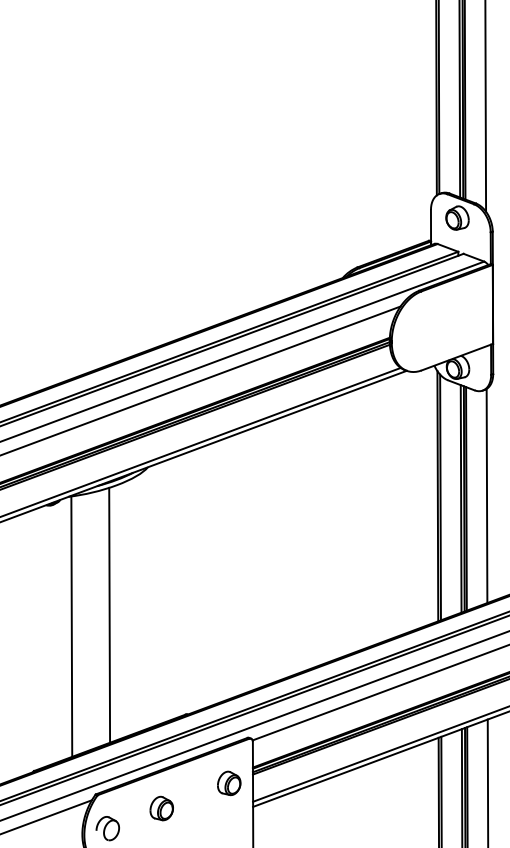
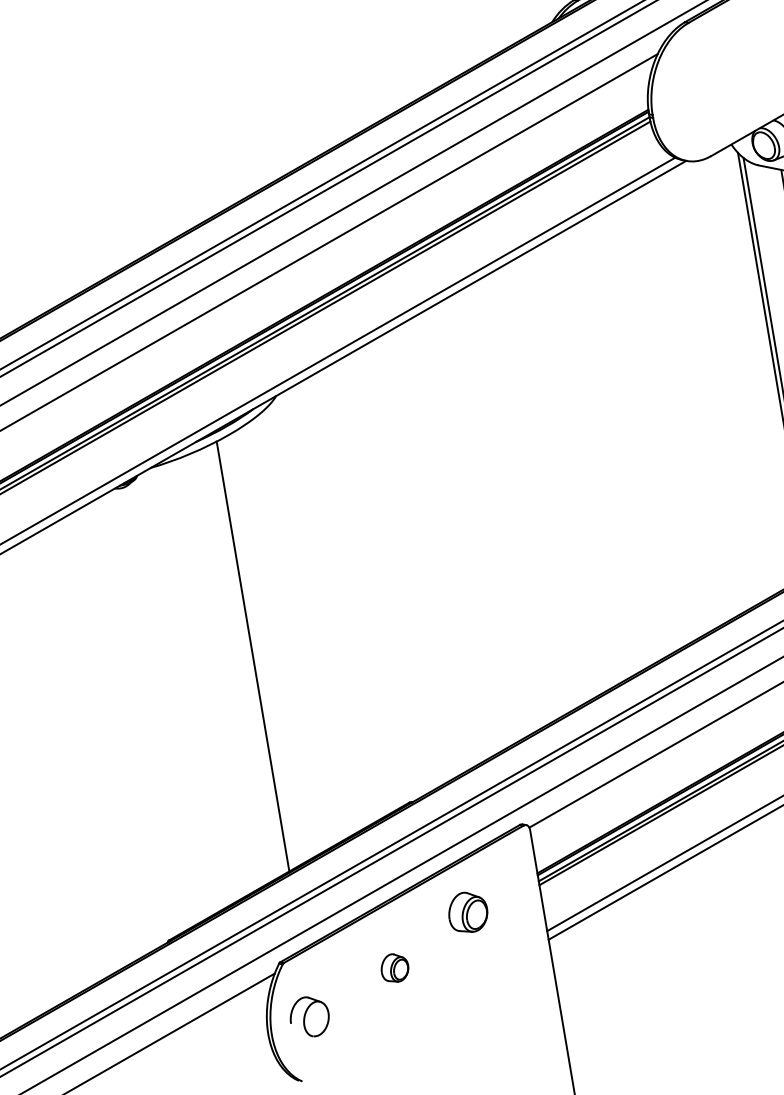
line: (71, 626) -> (191, 686), removed
part: (229, 783) -> (468, 912), moved
part: (161, 808) -> (394, 968), size x0.7

